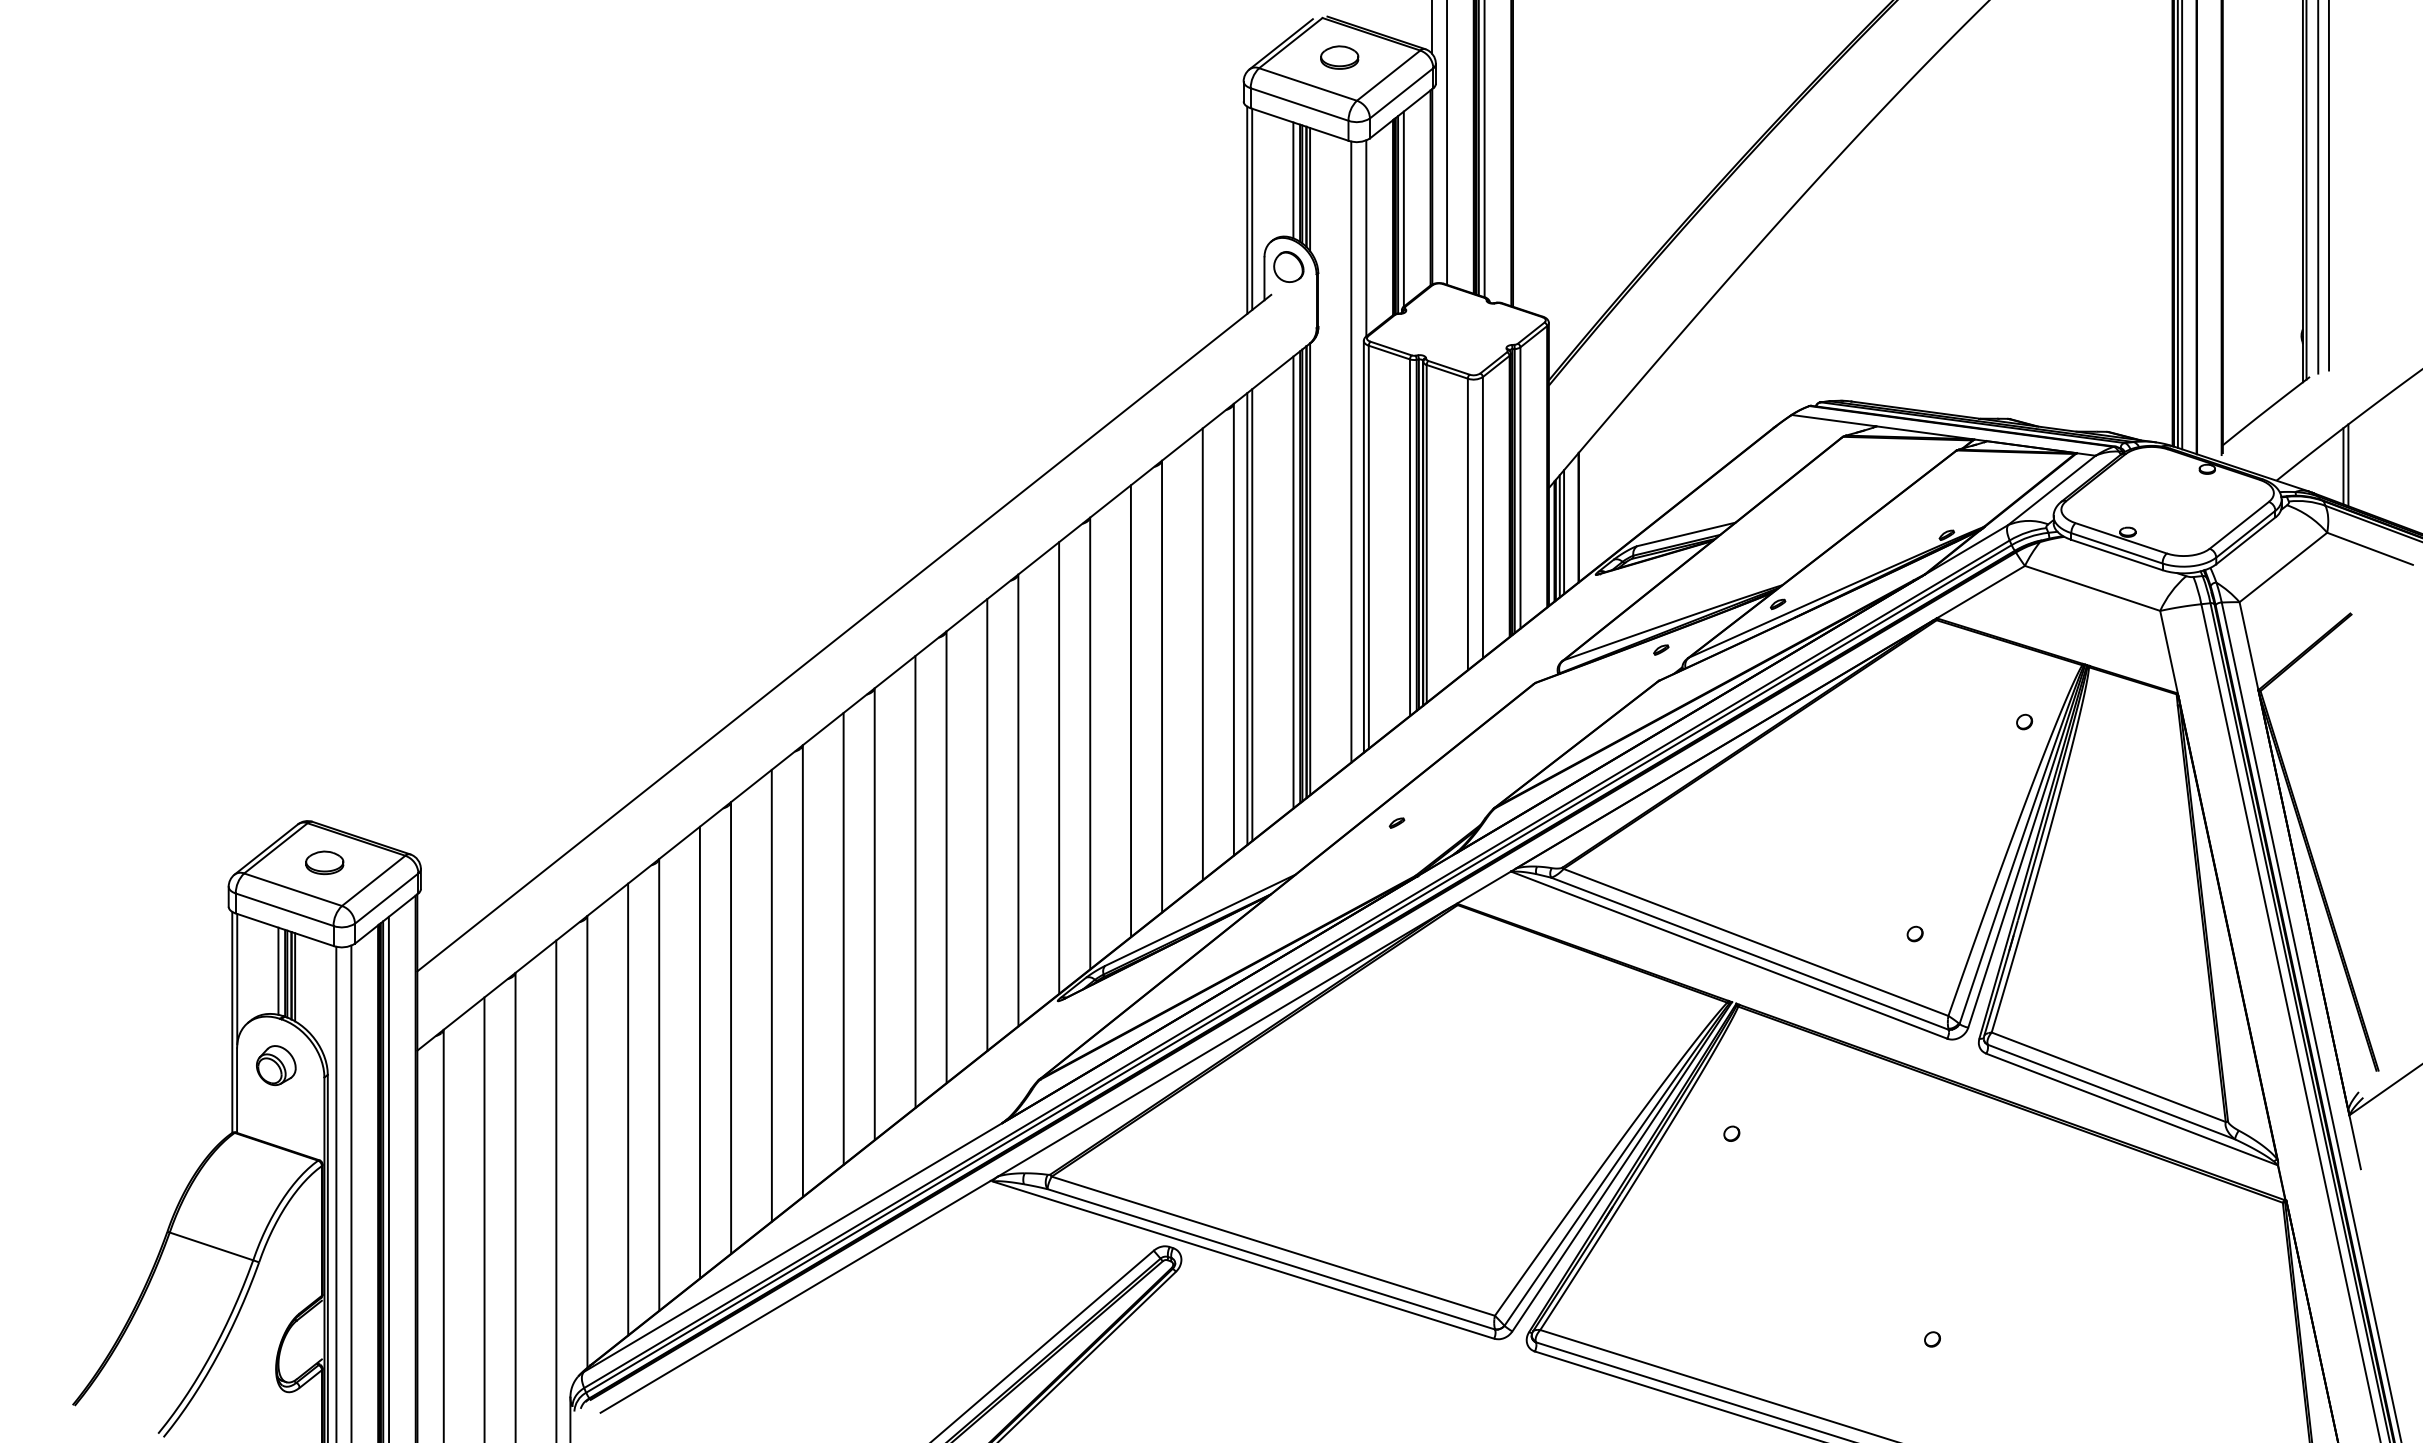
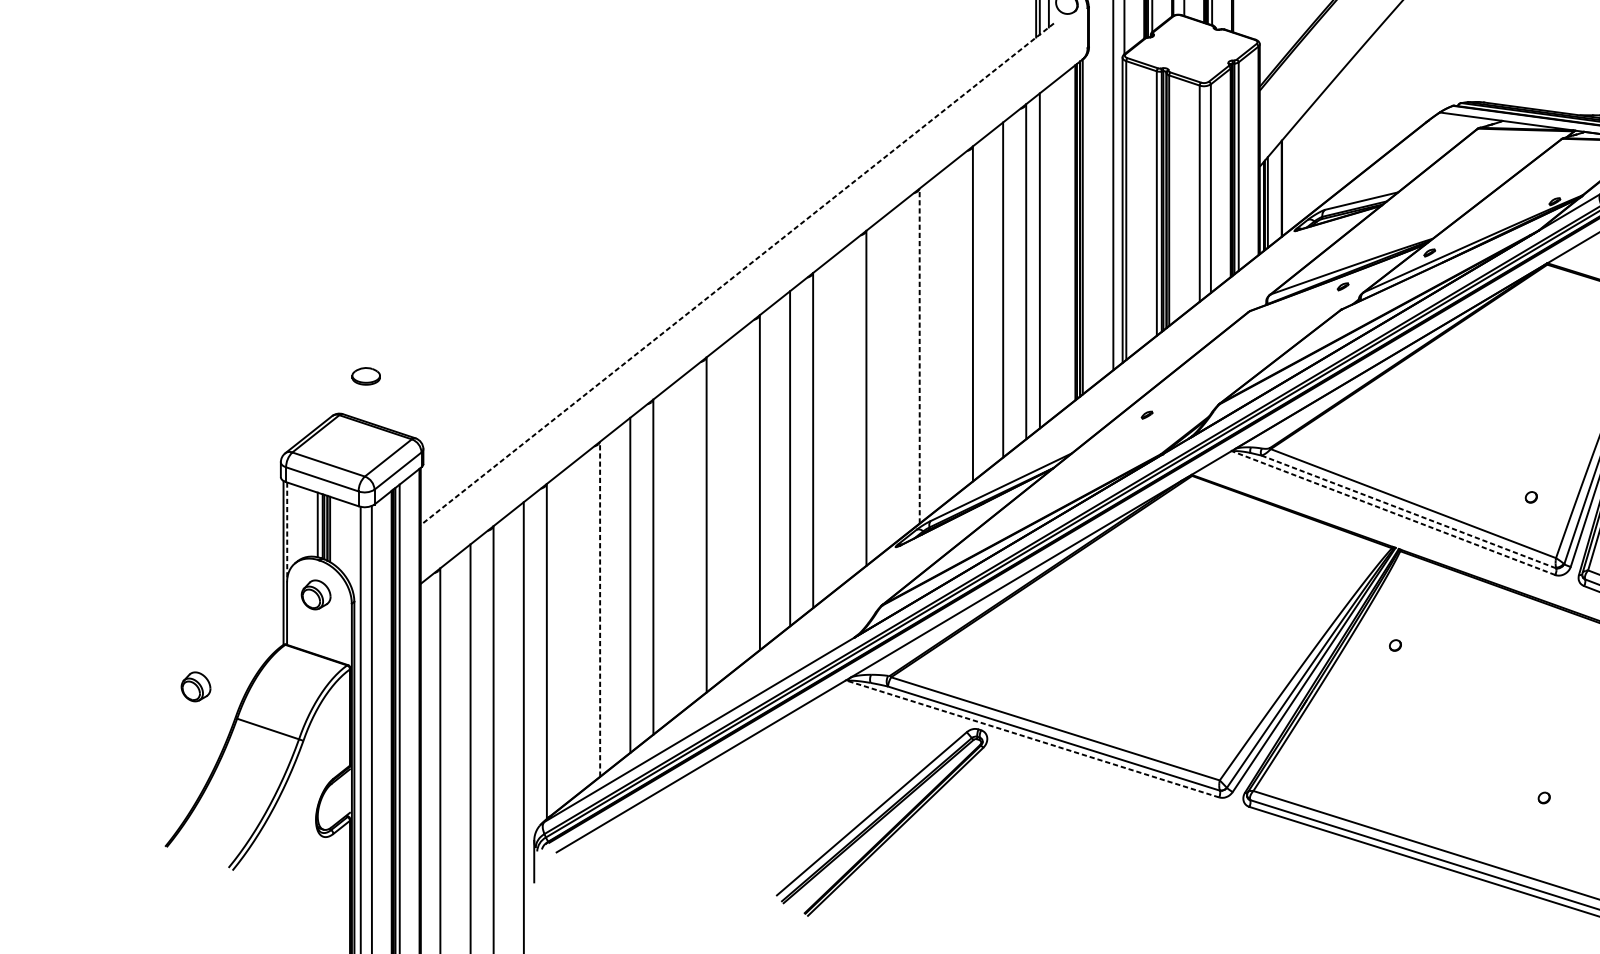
line: (1564, 531) -> (1271, 198), removed
line: (1293, 582) -> (1070, 236), removed
line: (1247, 618) -> (1036, 263), removed
line: (844, 633) -> (737, 274), solid -> dashed
line: (1130, 710) -> (949, 331), removed
line: (1090, 743) -> (919, 356), solid -> dashed
line: (1059, 767) -> (896, 373), removed
line: (987, 824) -> (843, 416), removed
part: (324, 862) -> (365, 376), moved
line: (843, 938) -> (736, 500), removed
line: (1750, 953) -> (1409, 511), solid -> dashed
line: (1729, 955) -> (1393, 513), solid -> dashed
line: (237, 979) -> (287, 531), solid -> dashed
line: (771, 995) -> (683, 542), removed
line: (659, 1084) -> (600, 608), solid -> dashed
line: (628, 1109) -> (577, 627), removed
part: (114, 1189) -> (196, 686), added
line: (1243, 1260) -> (1033, 739), solid -> dashed

